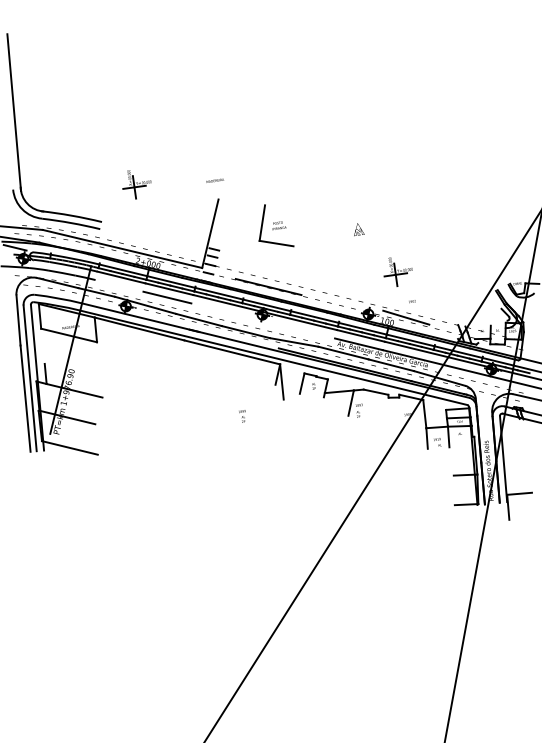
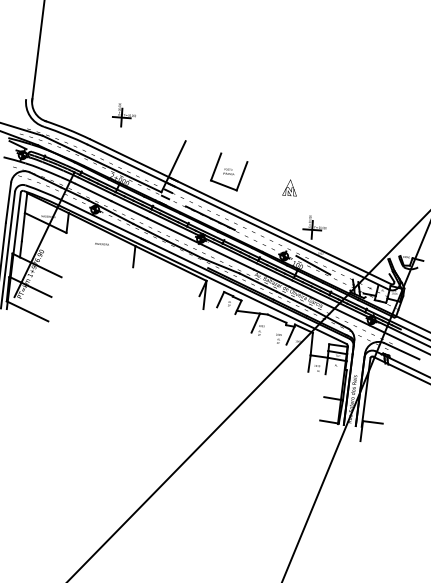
text: (214, 180) -> (101, 243), moved
line: (296, 227) -> (242, 176), added
part: (359, 229) -> (291, 188), size x1.67
line: (304, 271) -> (241, 212), added
line: (302, 278) -> (238, 217), added
line: (119, 285) -> (93, 192), added
line: (263, 320) -> (200, 243), added
line: (42, 345) -> (23, 226), added
line: (185, 353) -> (134, 256), added
line: (396, 409) -> (290, 335), added
text: (242, 416) -> (278, 338), moved

